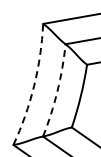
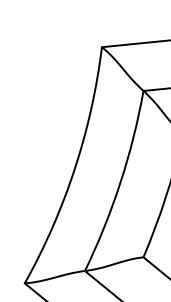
arc: (34, 85) -> (75, 168), dashed -> solid
arc: (57, 91) -> (120, 183), dashed -> solid

